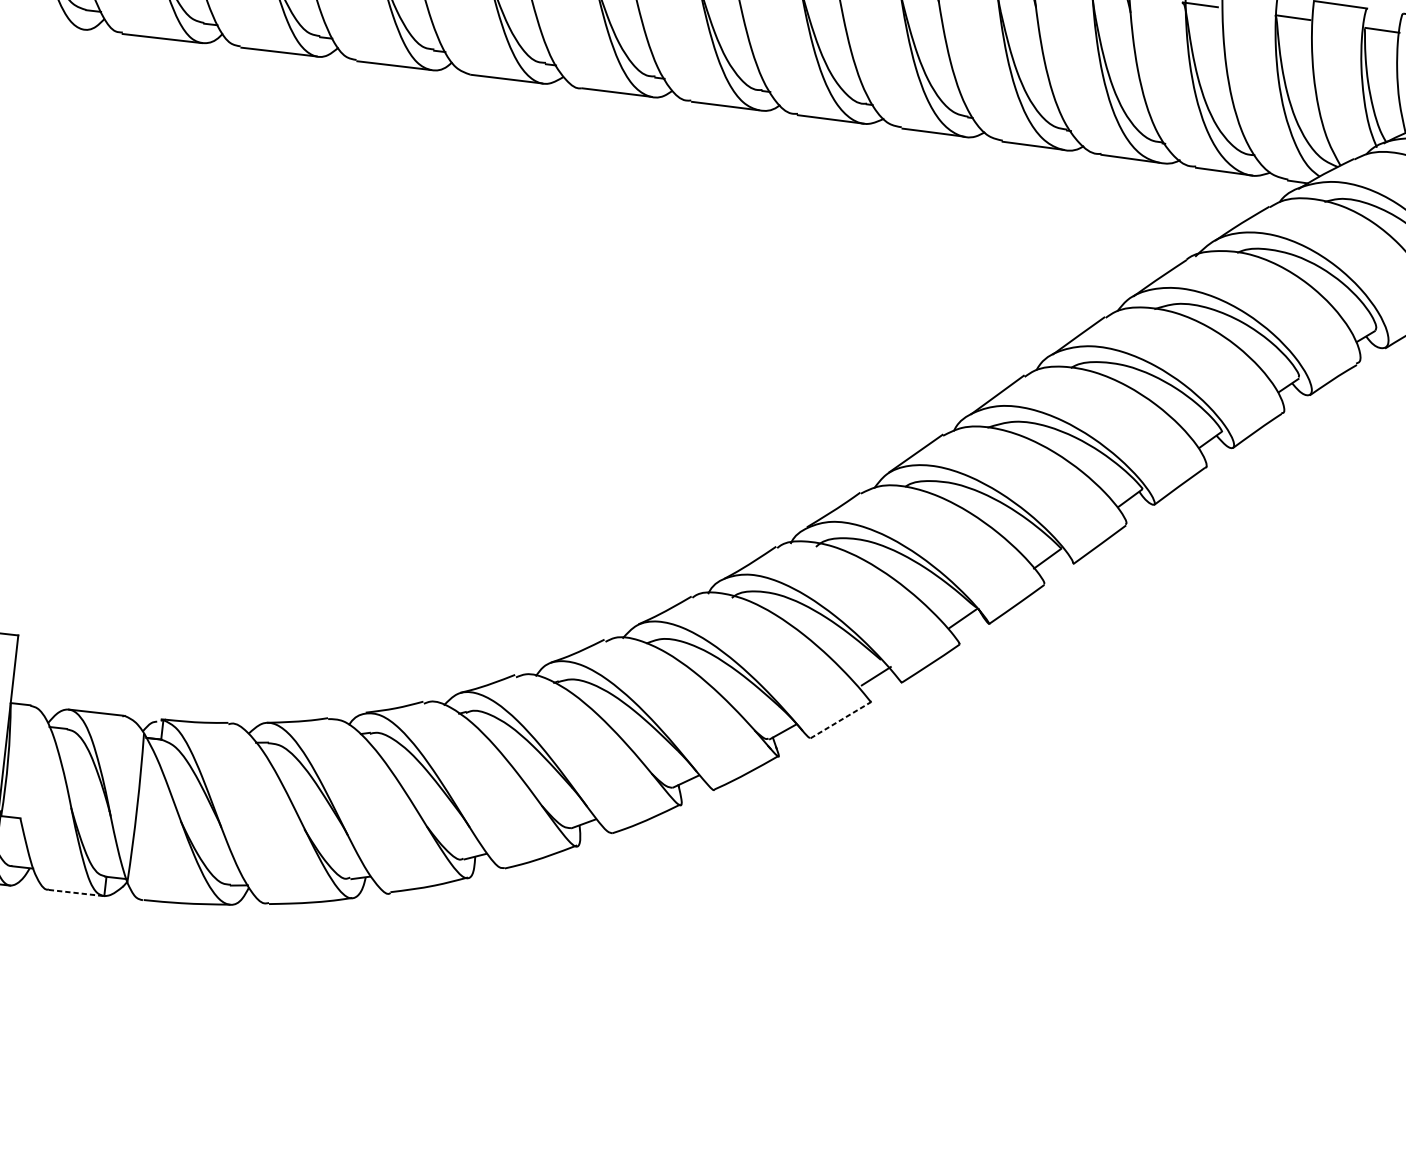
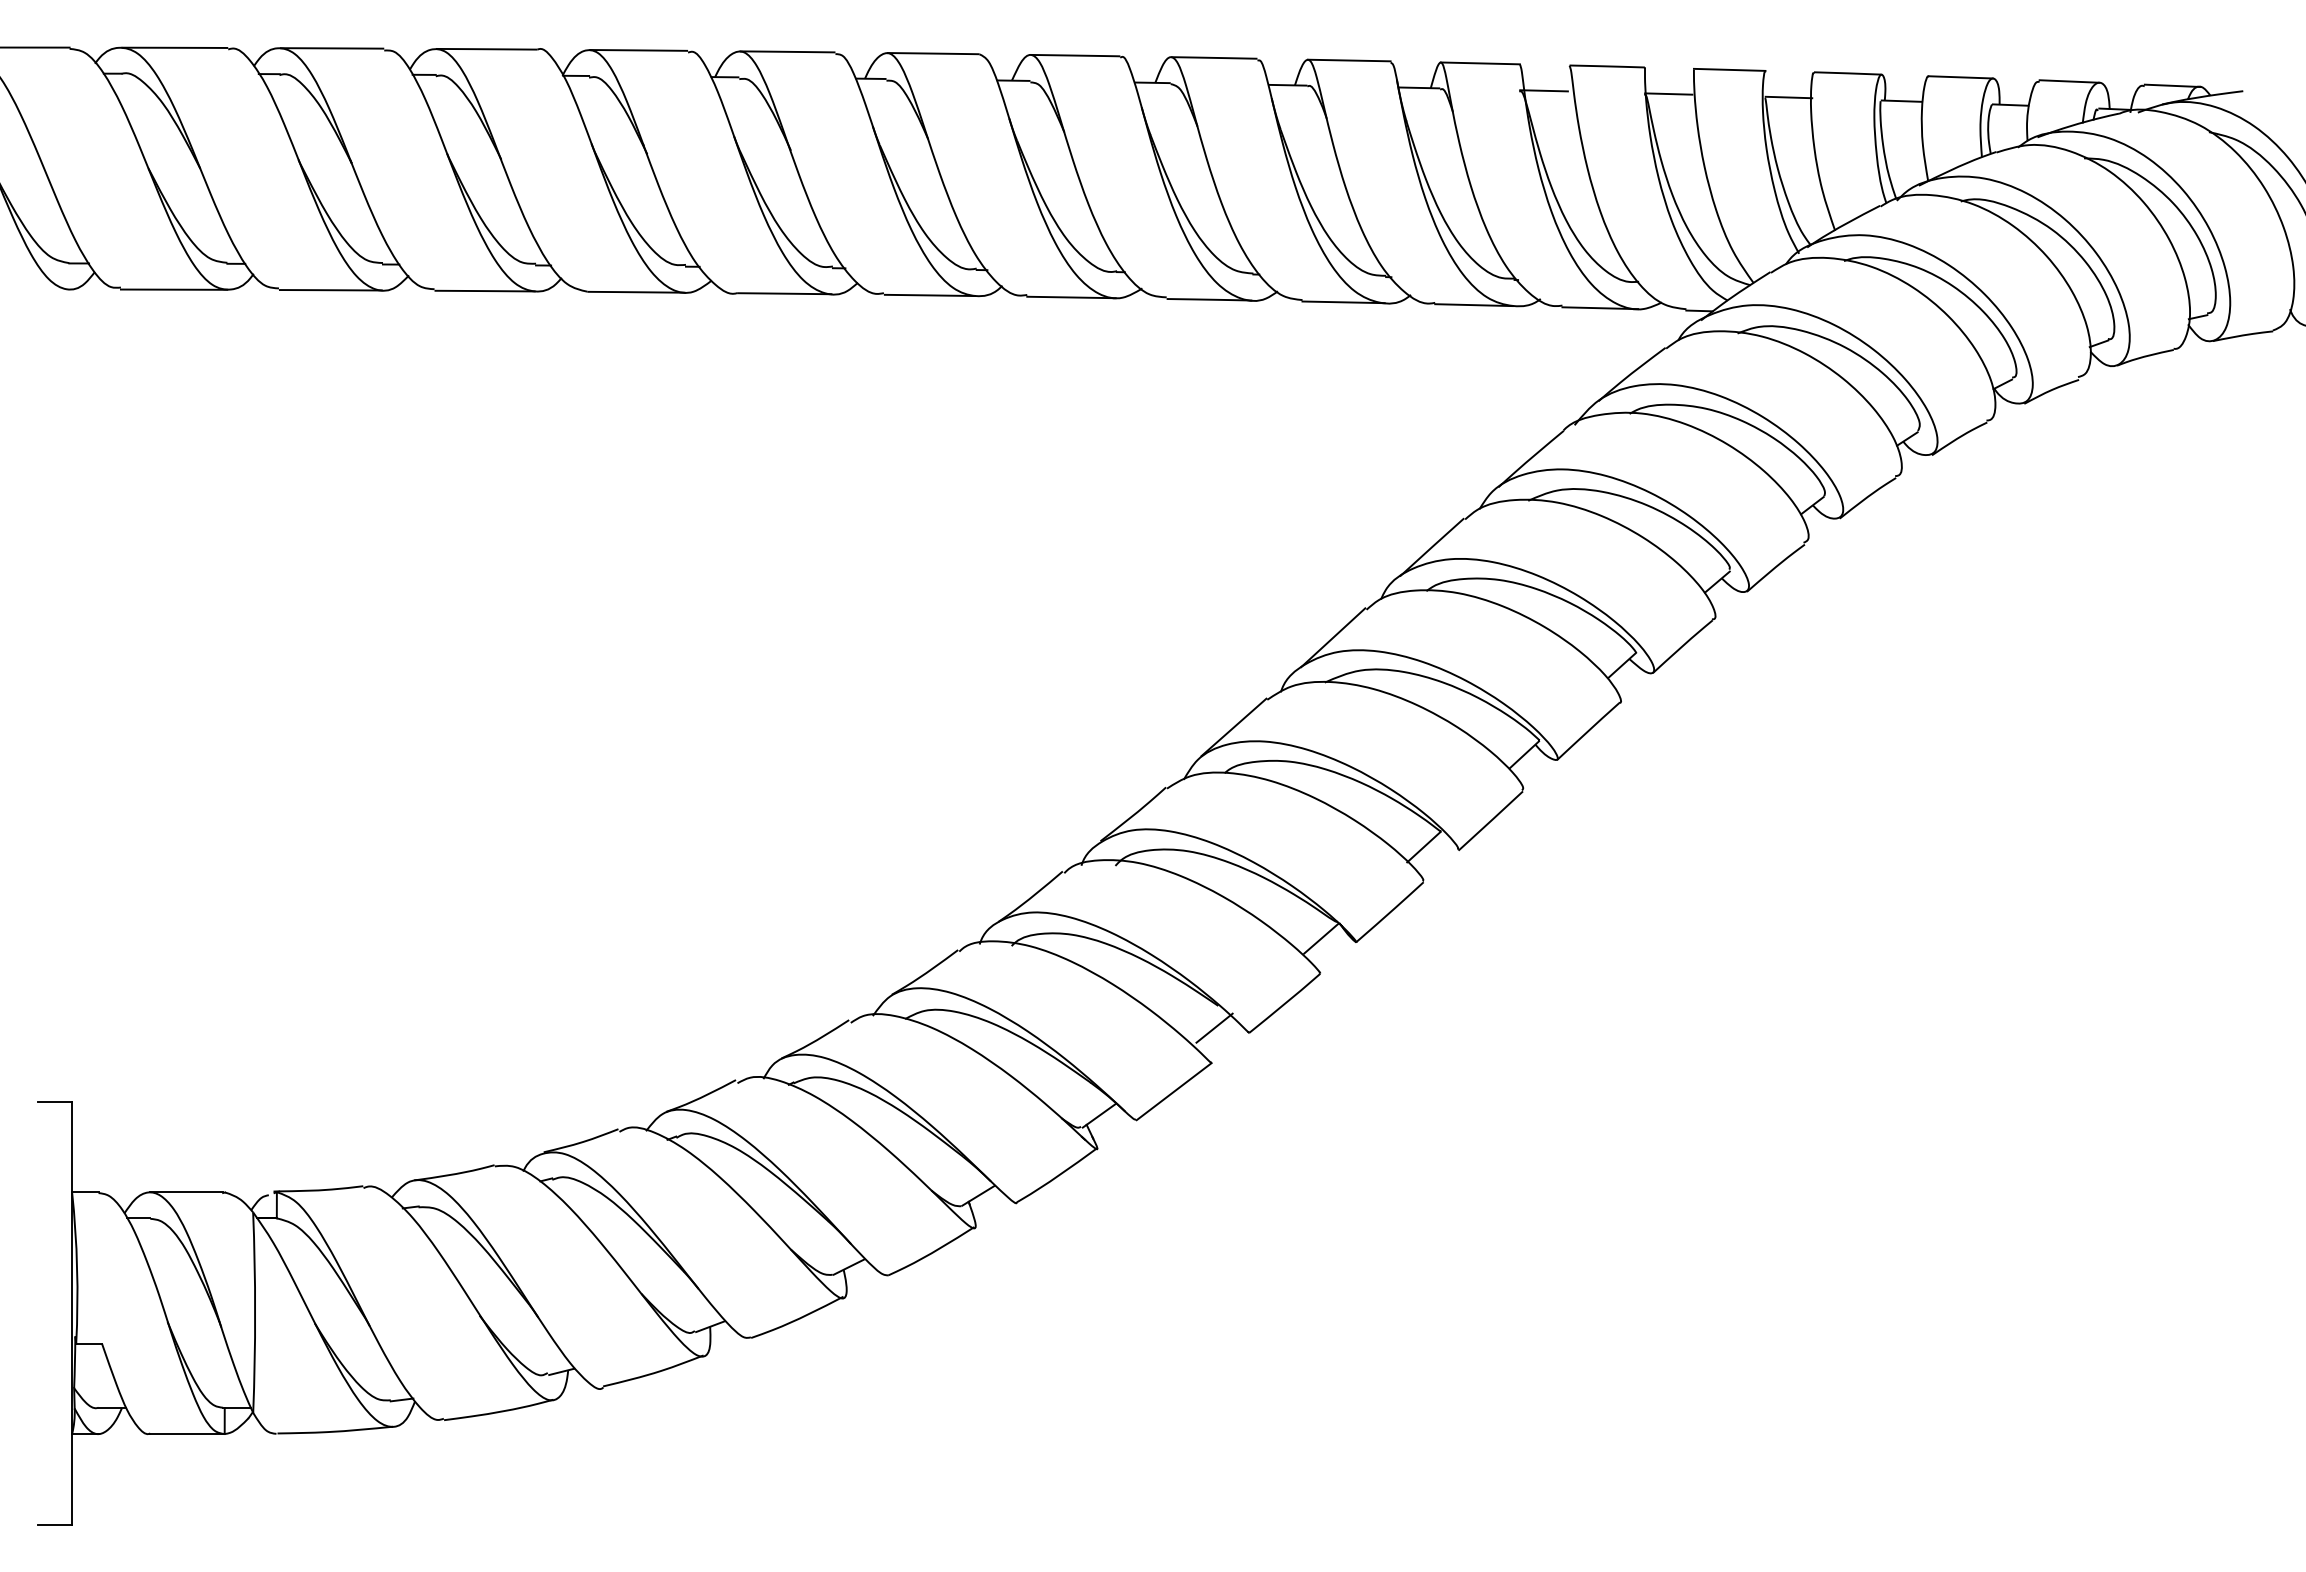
line: (841, 720) -> (1174, 1091), dashed -> solid
line: (76, 893) -> (187, 1434), dashed -> solid

